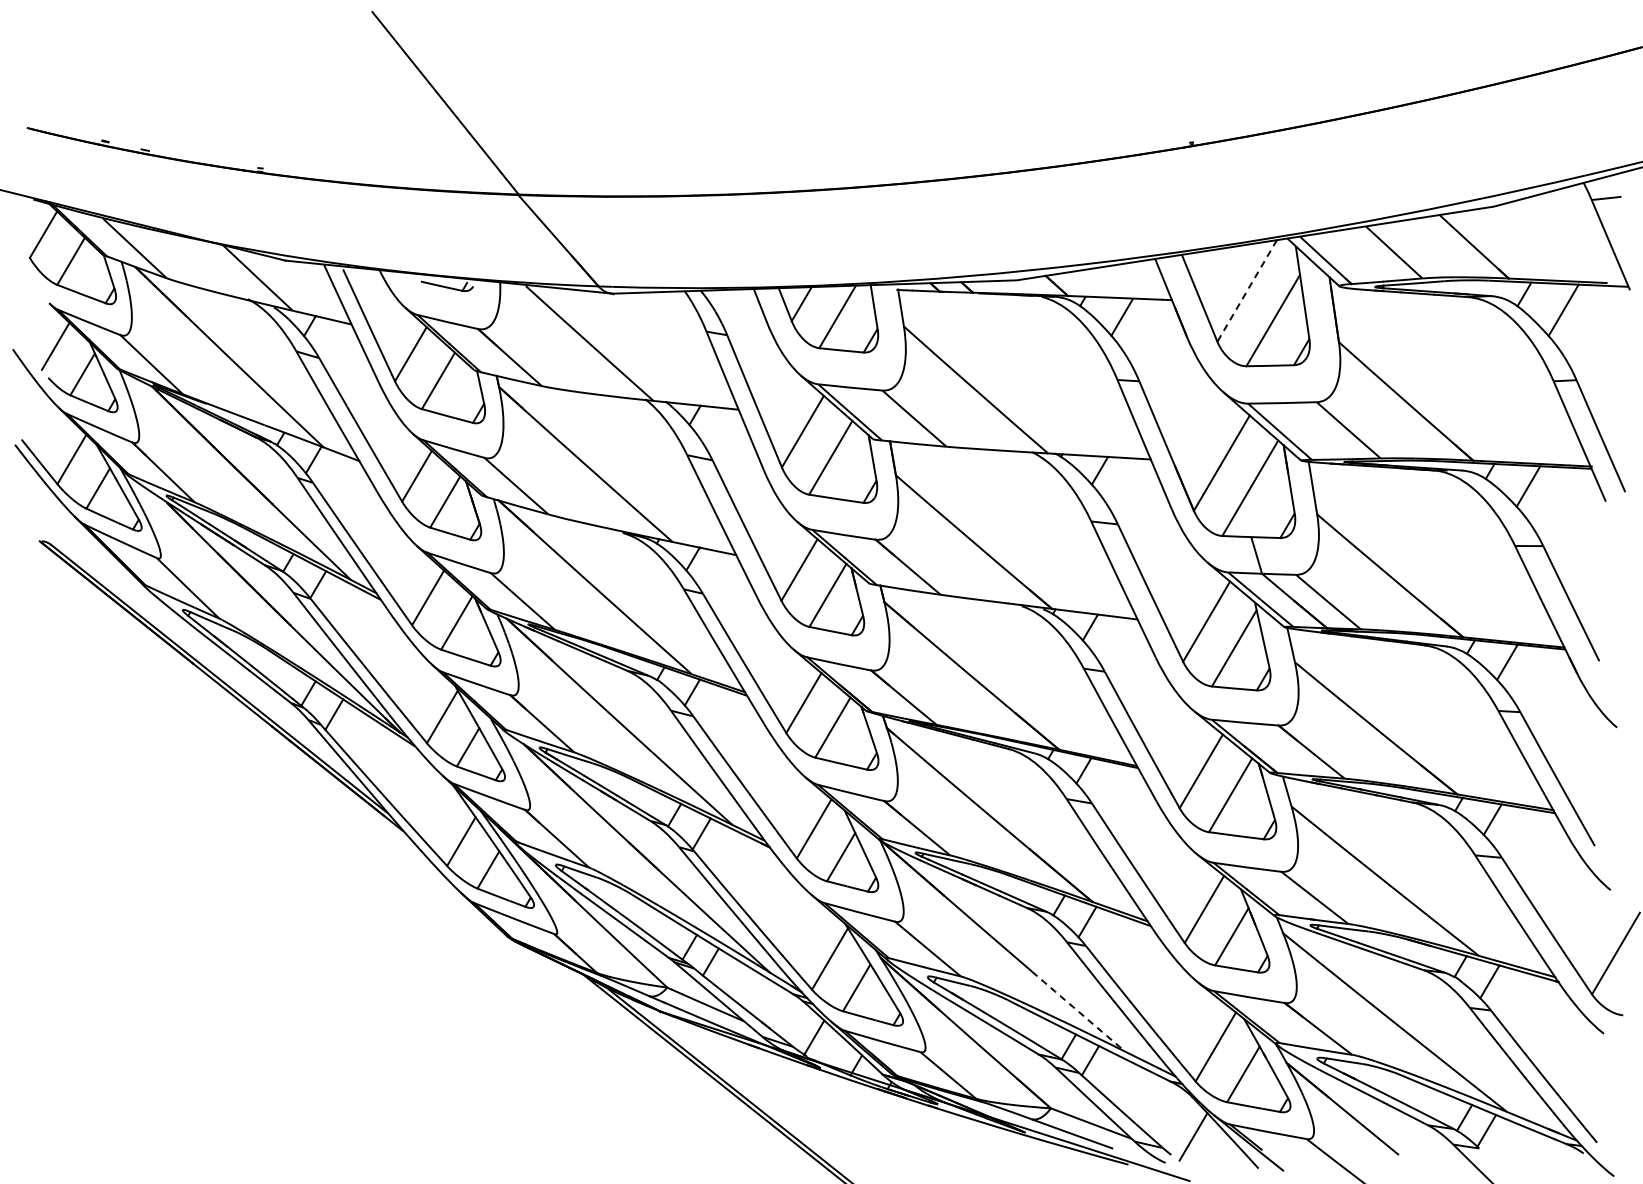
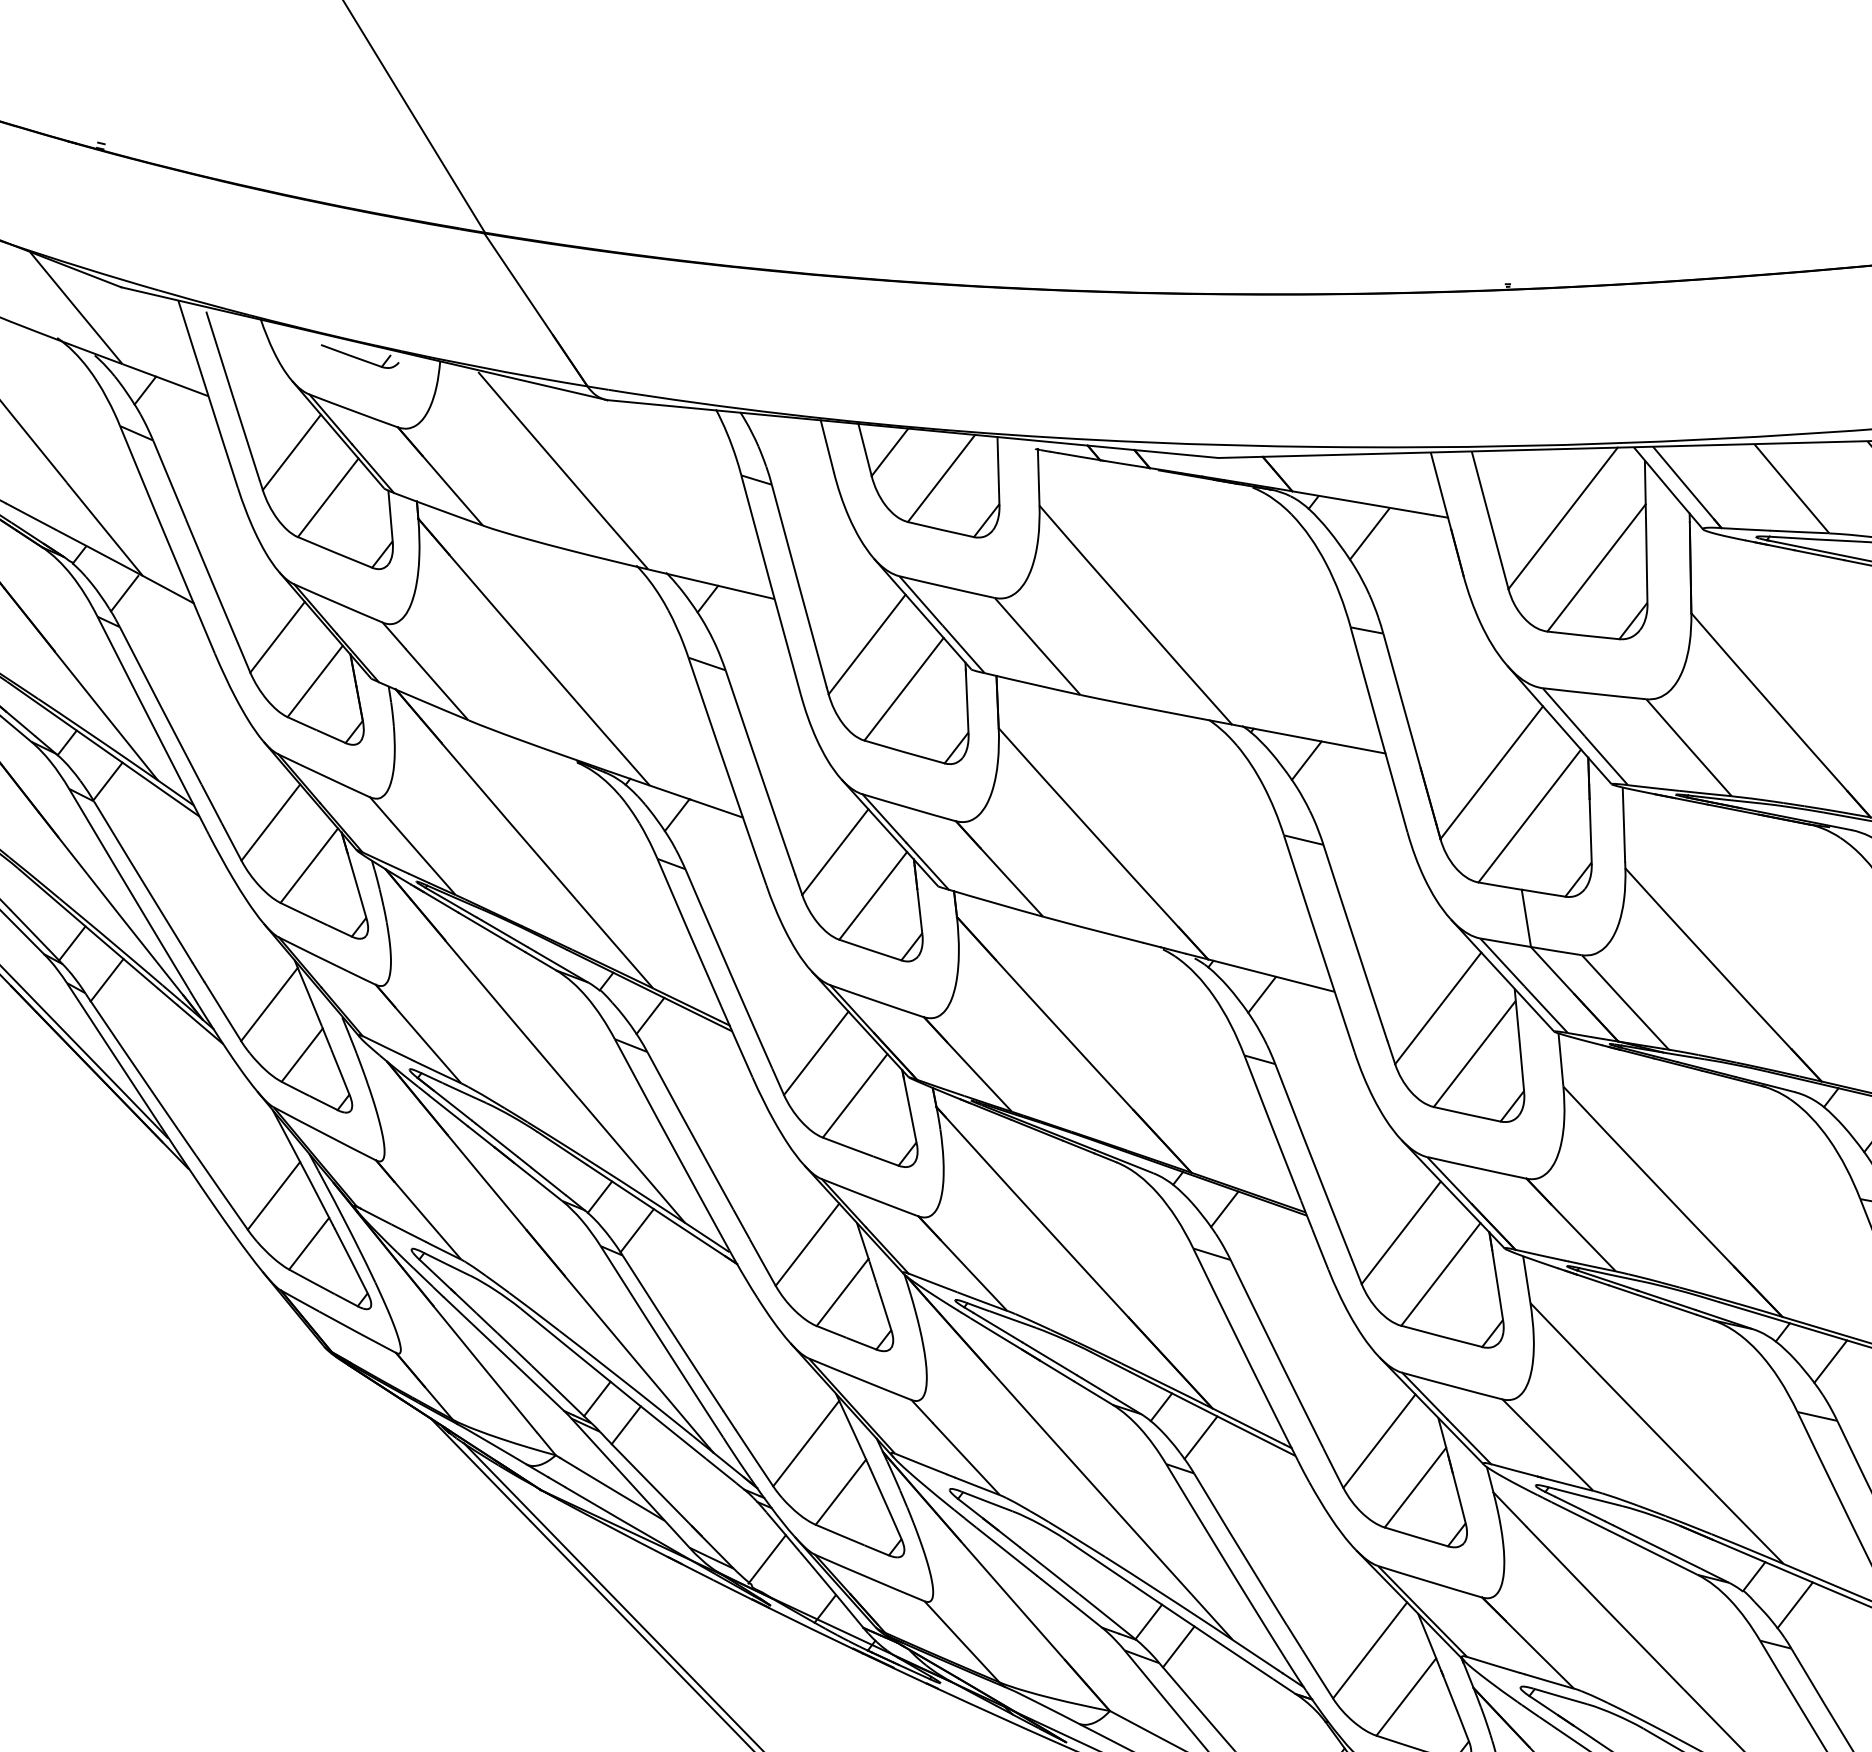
line: (1247, 290) -> (1563, 517), dashed -> solid
arc: (1078, 1011) -> (1170, 1570), dashed -> solid

